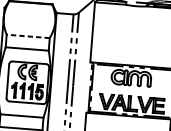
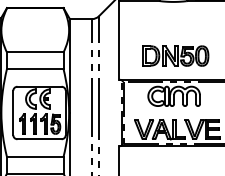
line: (27, 36) -> (34, 52), dashed -> solid
part: (134, 47) -> (175, 55), added

